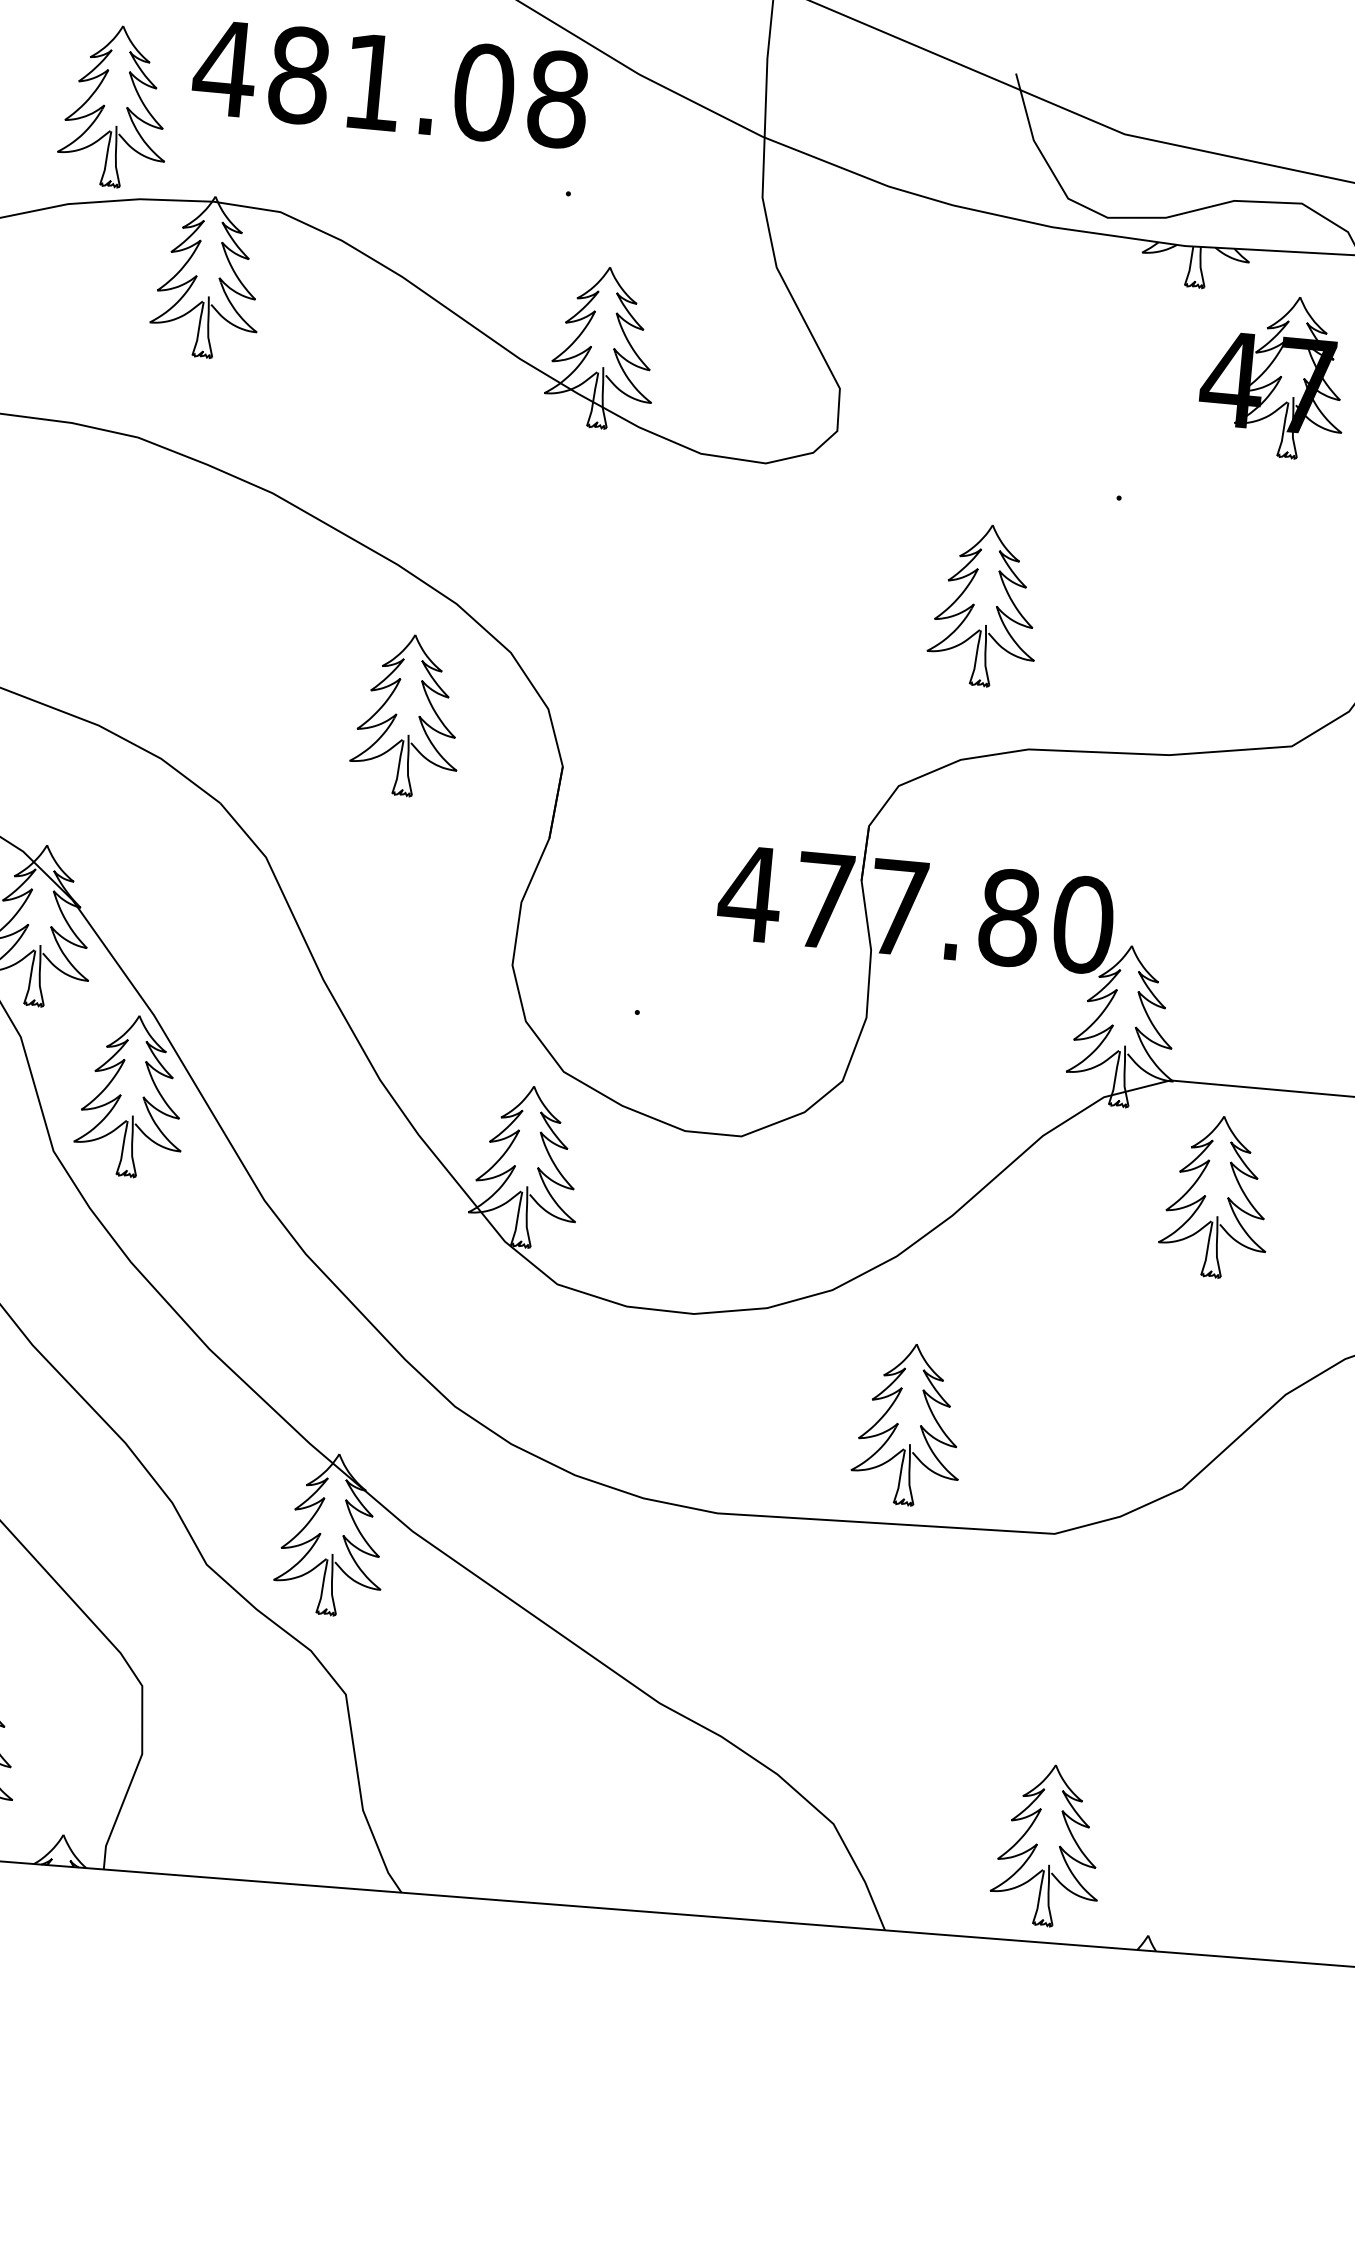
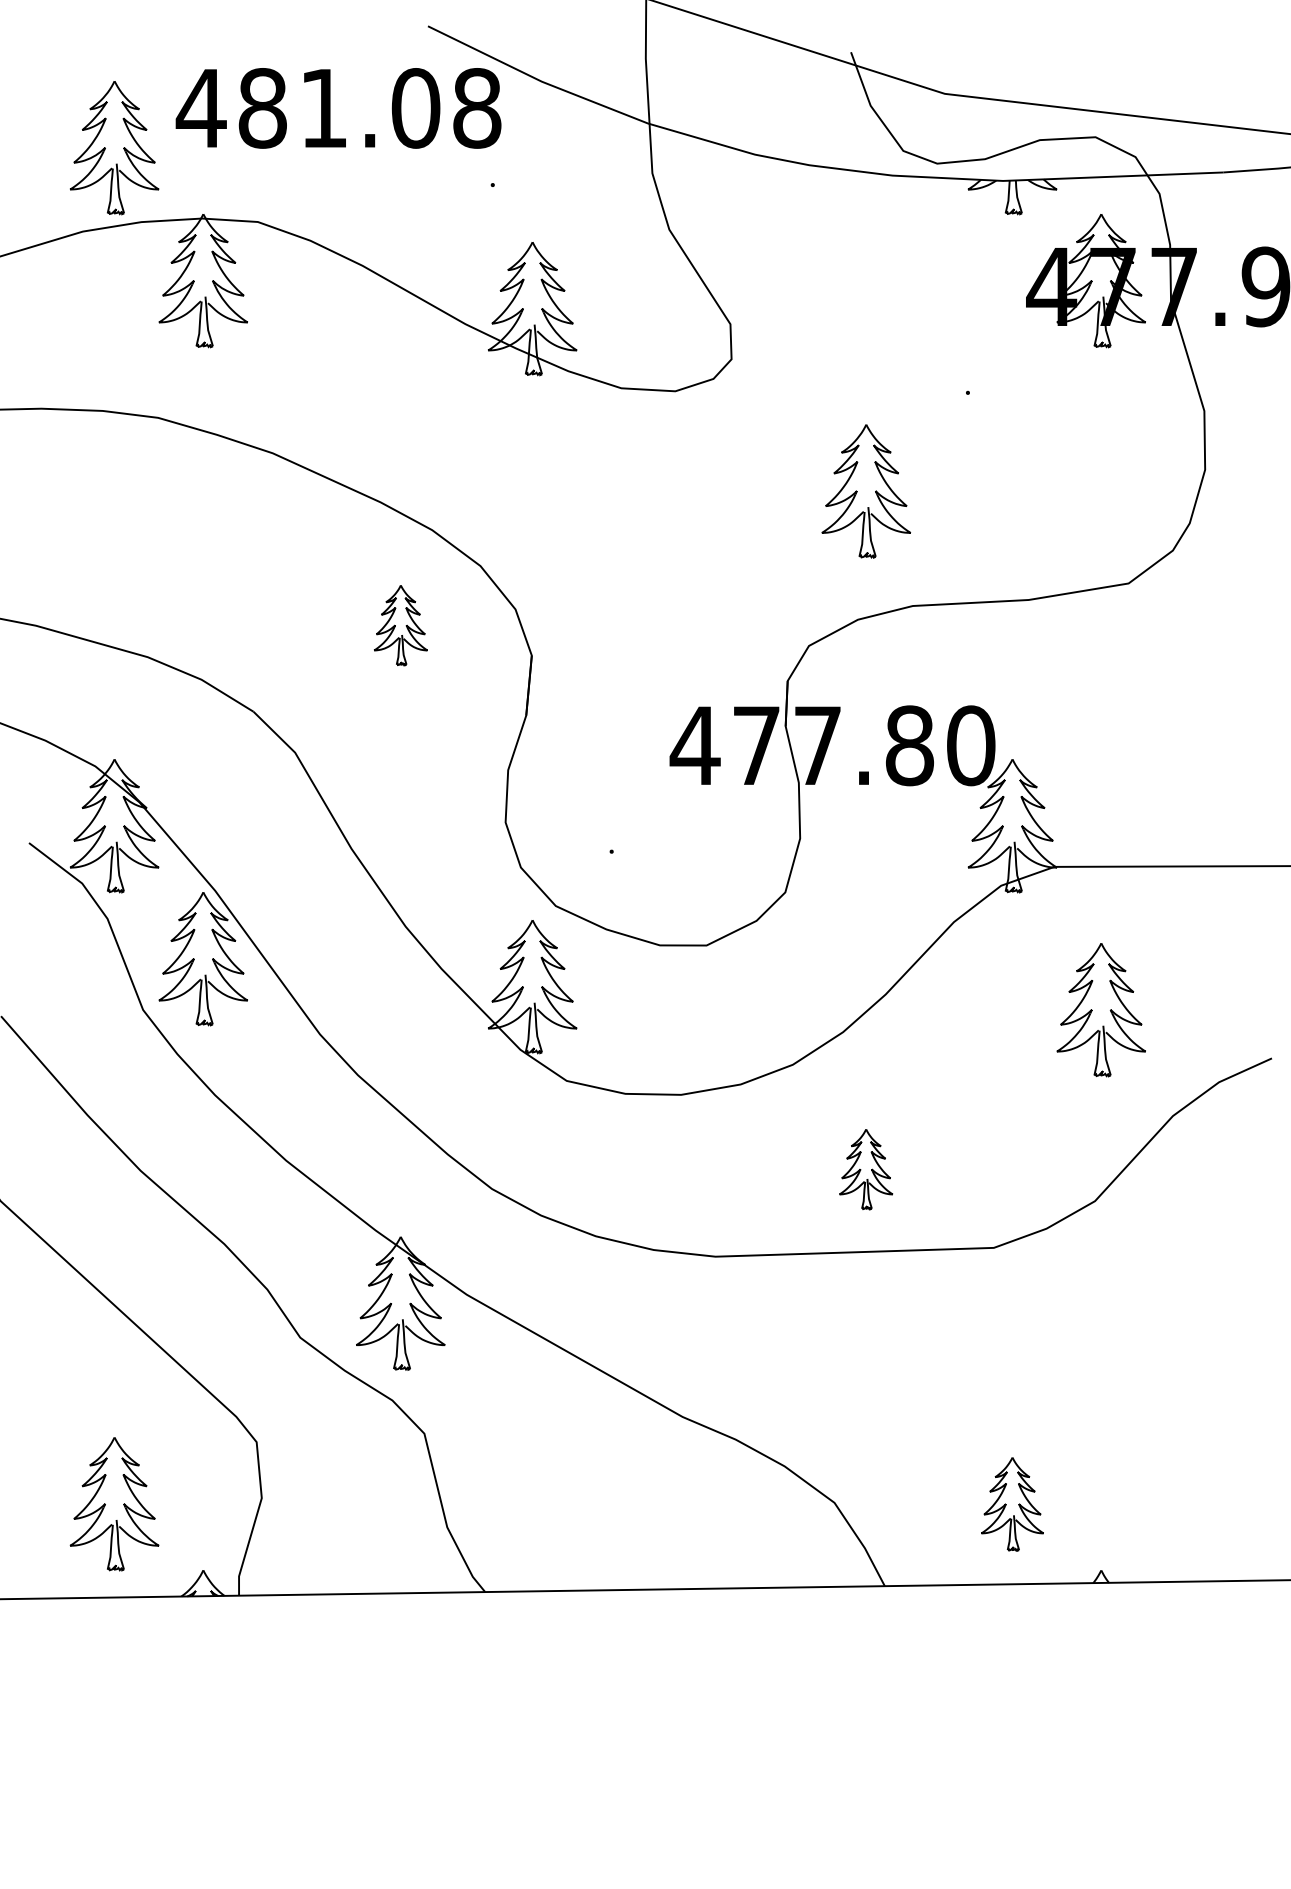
part: (407, 715) -> (400, 625), size x0.6
part: (1215, 1197) -> (1100, 1010), moved
part: (908, 1424) -> (865, 1169), size x0.6
part: (1048, 1845) -> (1012, 1504), size x0.7

